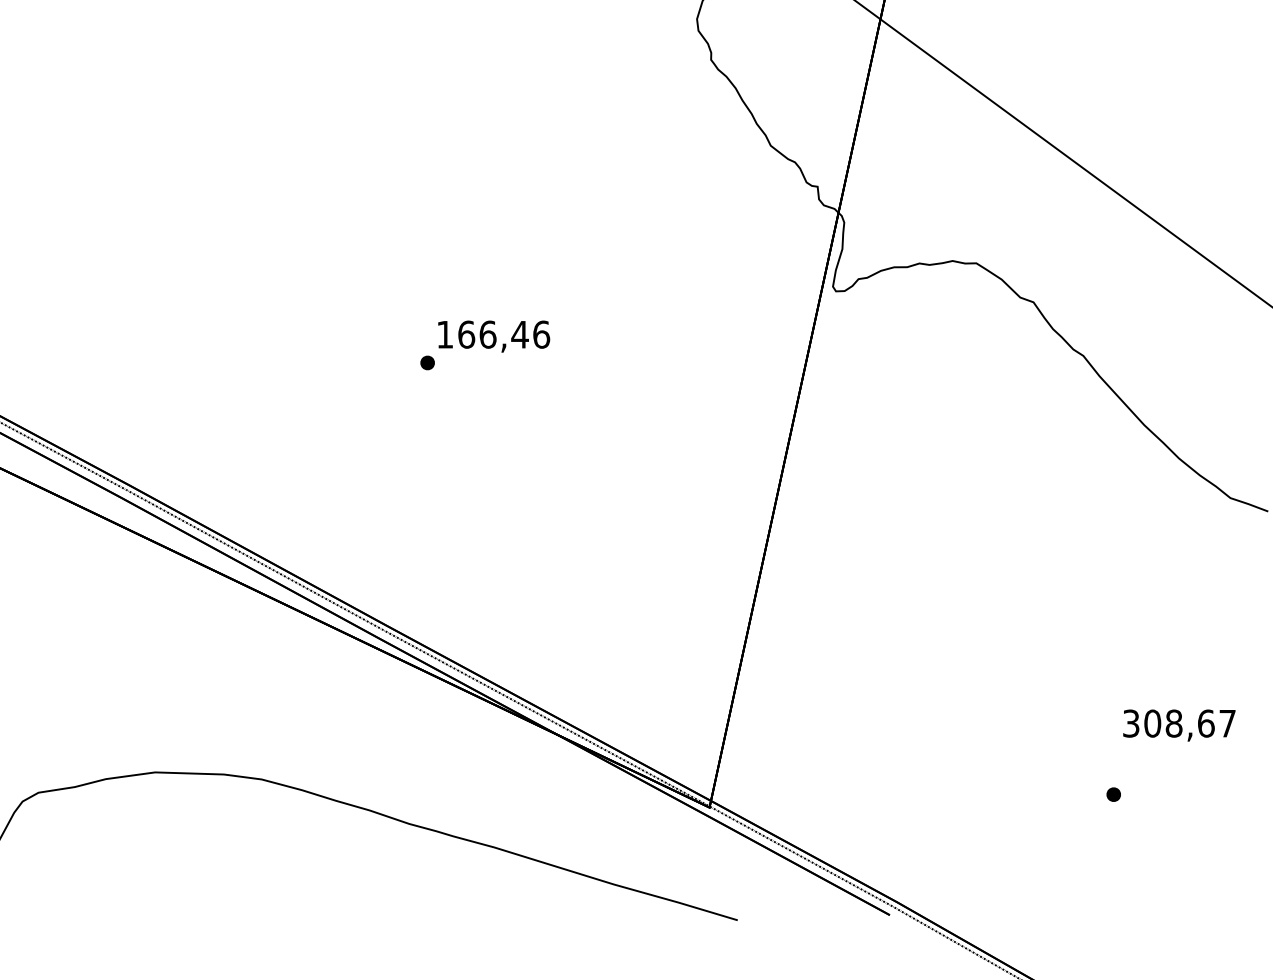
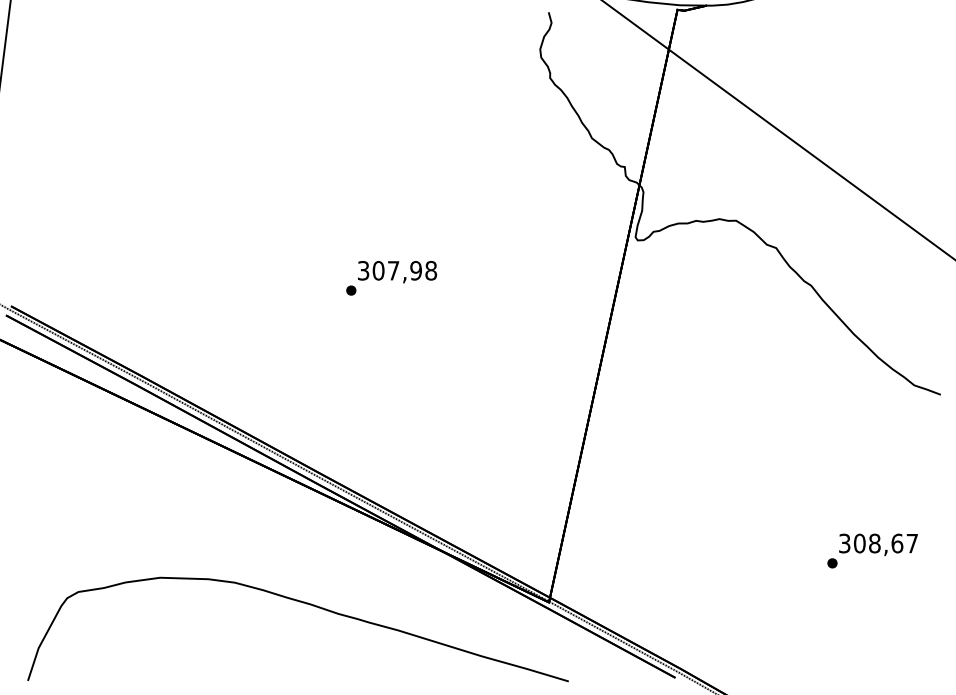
text: (493, 334) -> (397, 270), 166,46 -> 307,98
part: (1113, 794) -> (832, 563), moved

